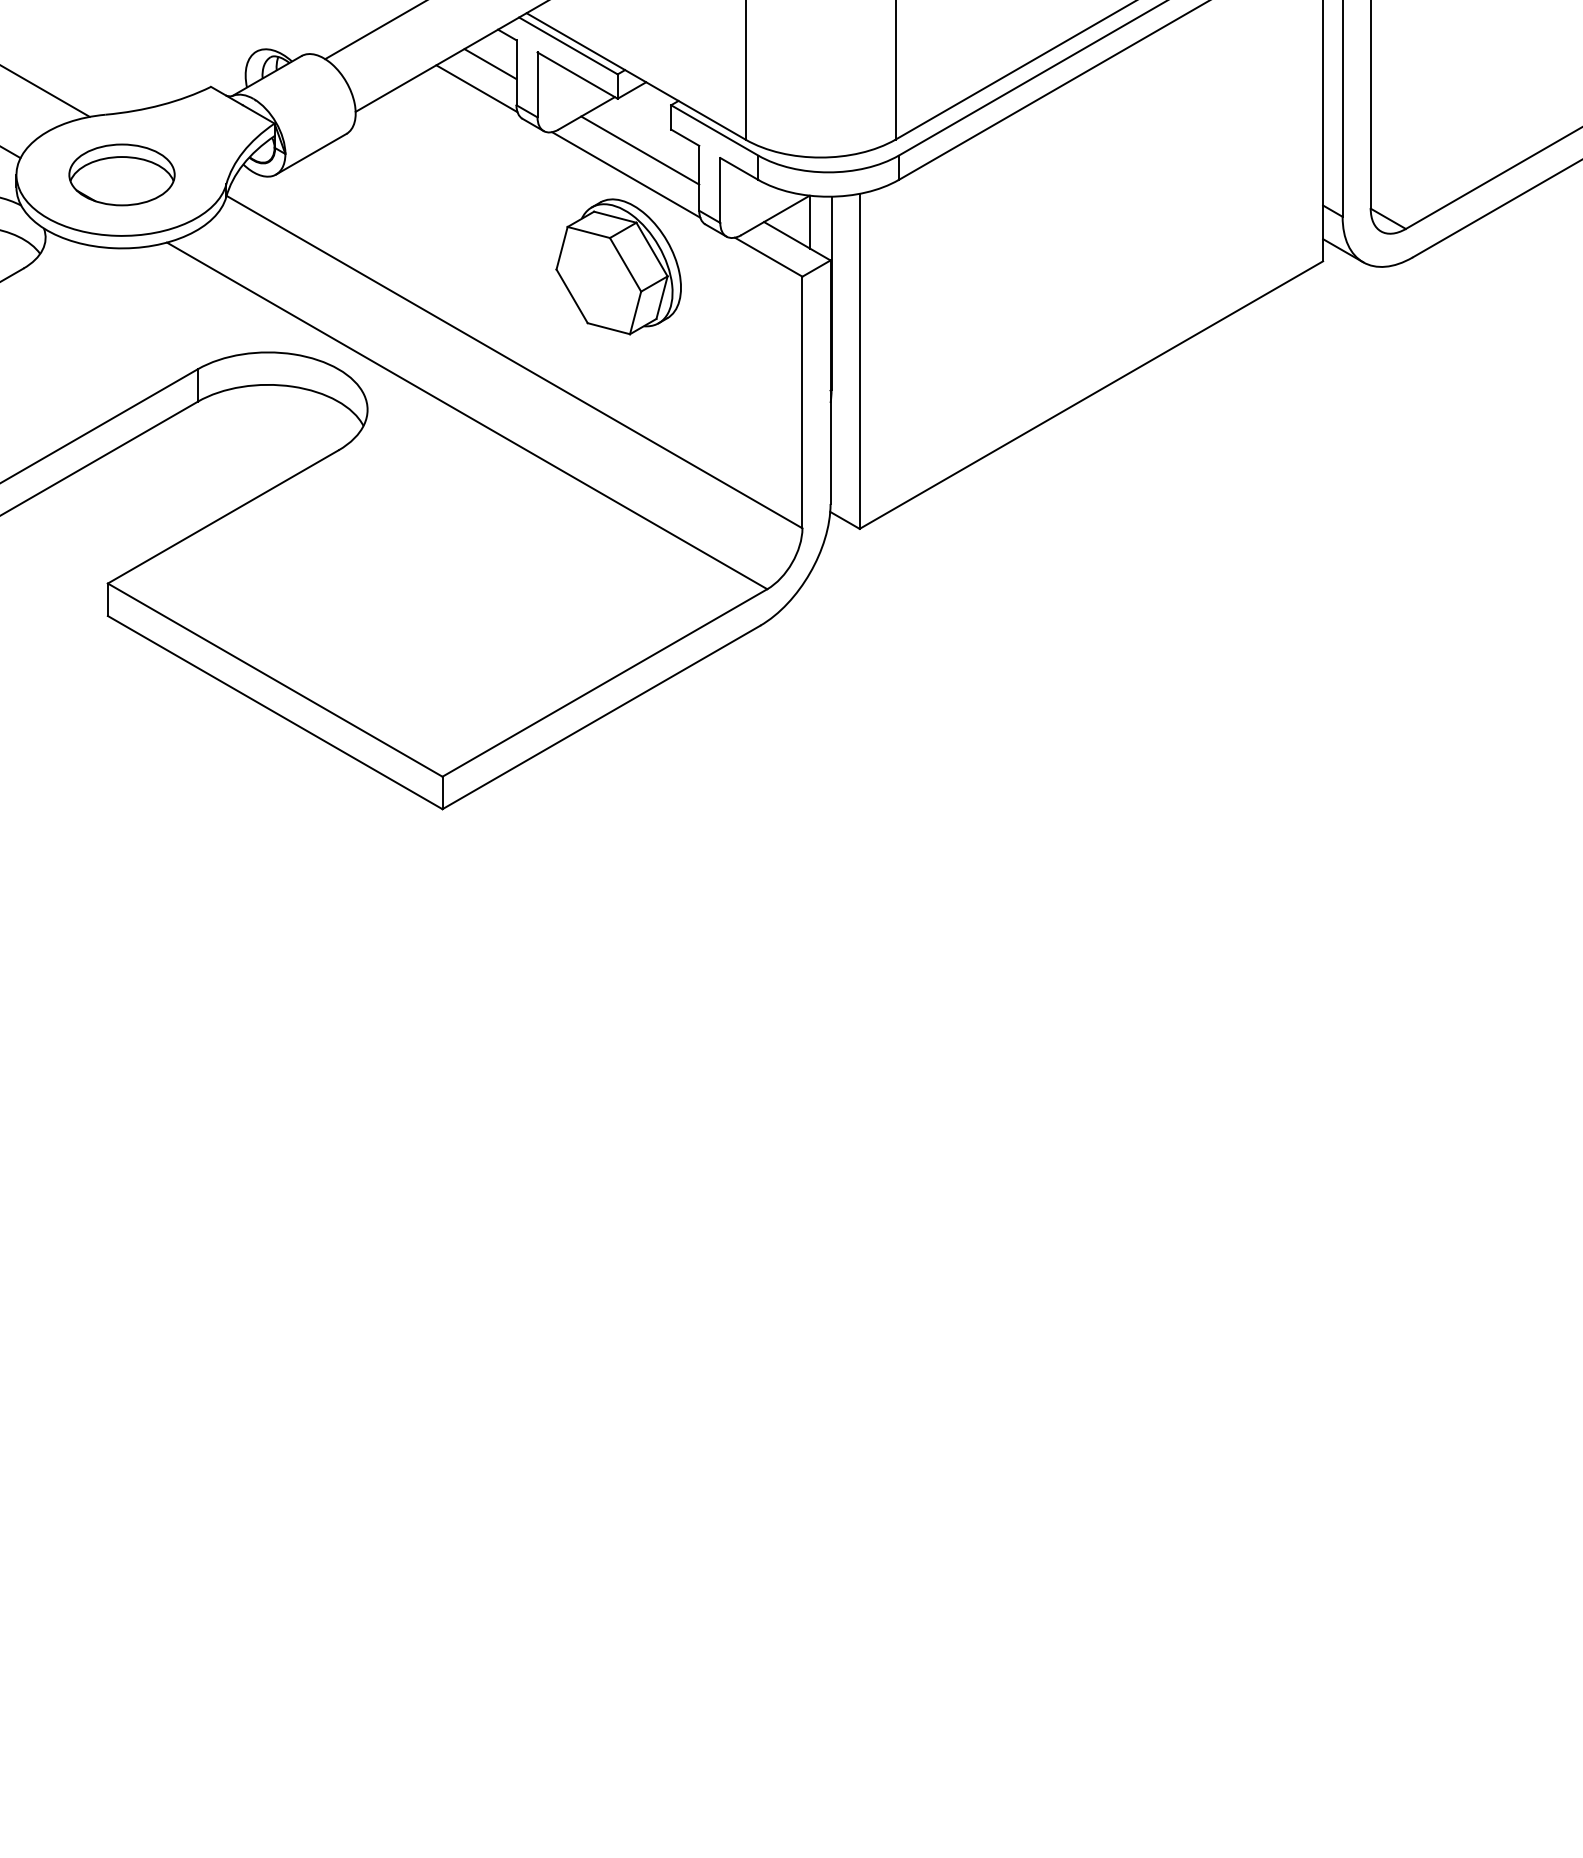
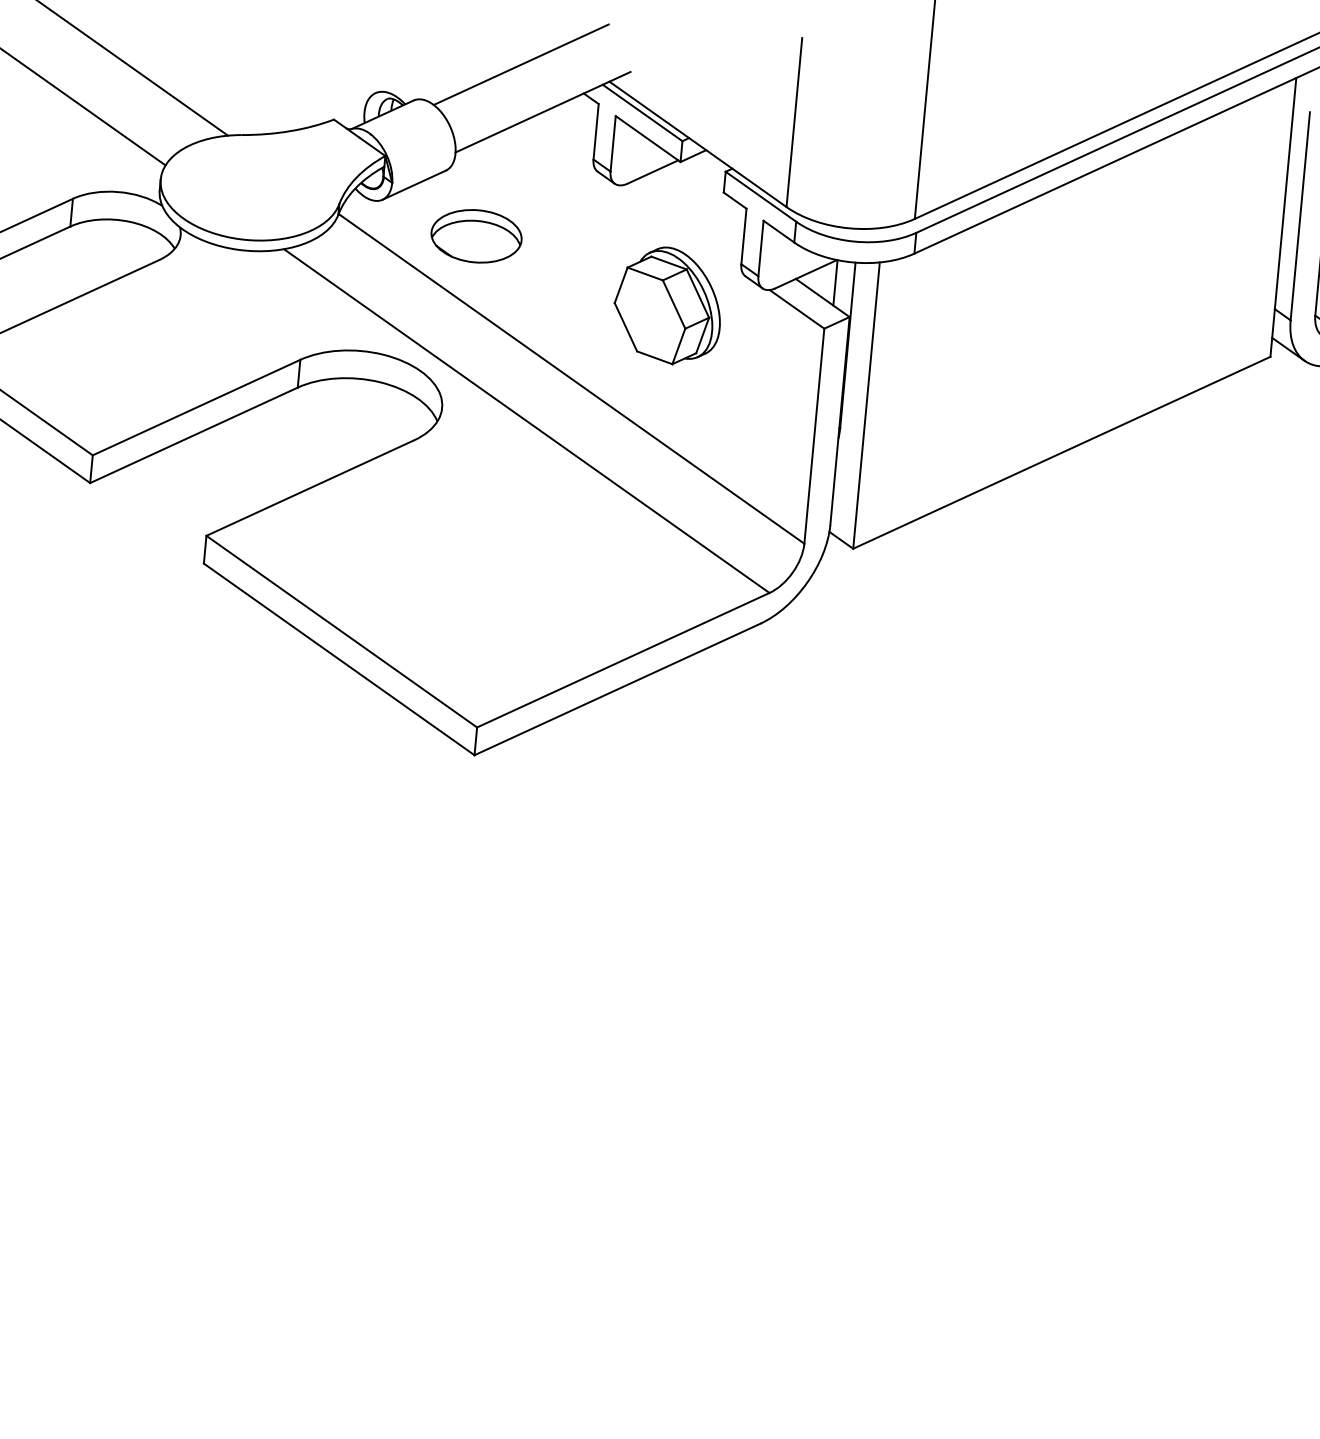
line: (490, 64) -> (574, 122), removed
line: (476, 88) -> (560, 142), removed
line: (640, 150) -> (695, 208), removed
part: (121, 174) -> (476, 235), moved
line: (626, 174) -> (682, 227), removed

